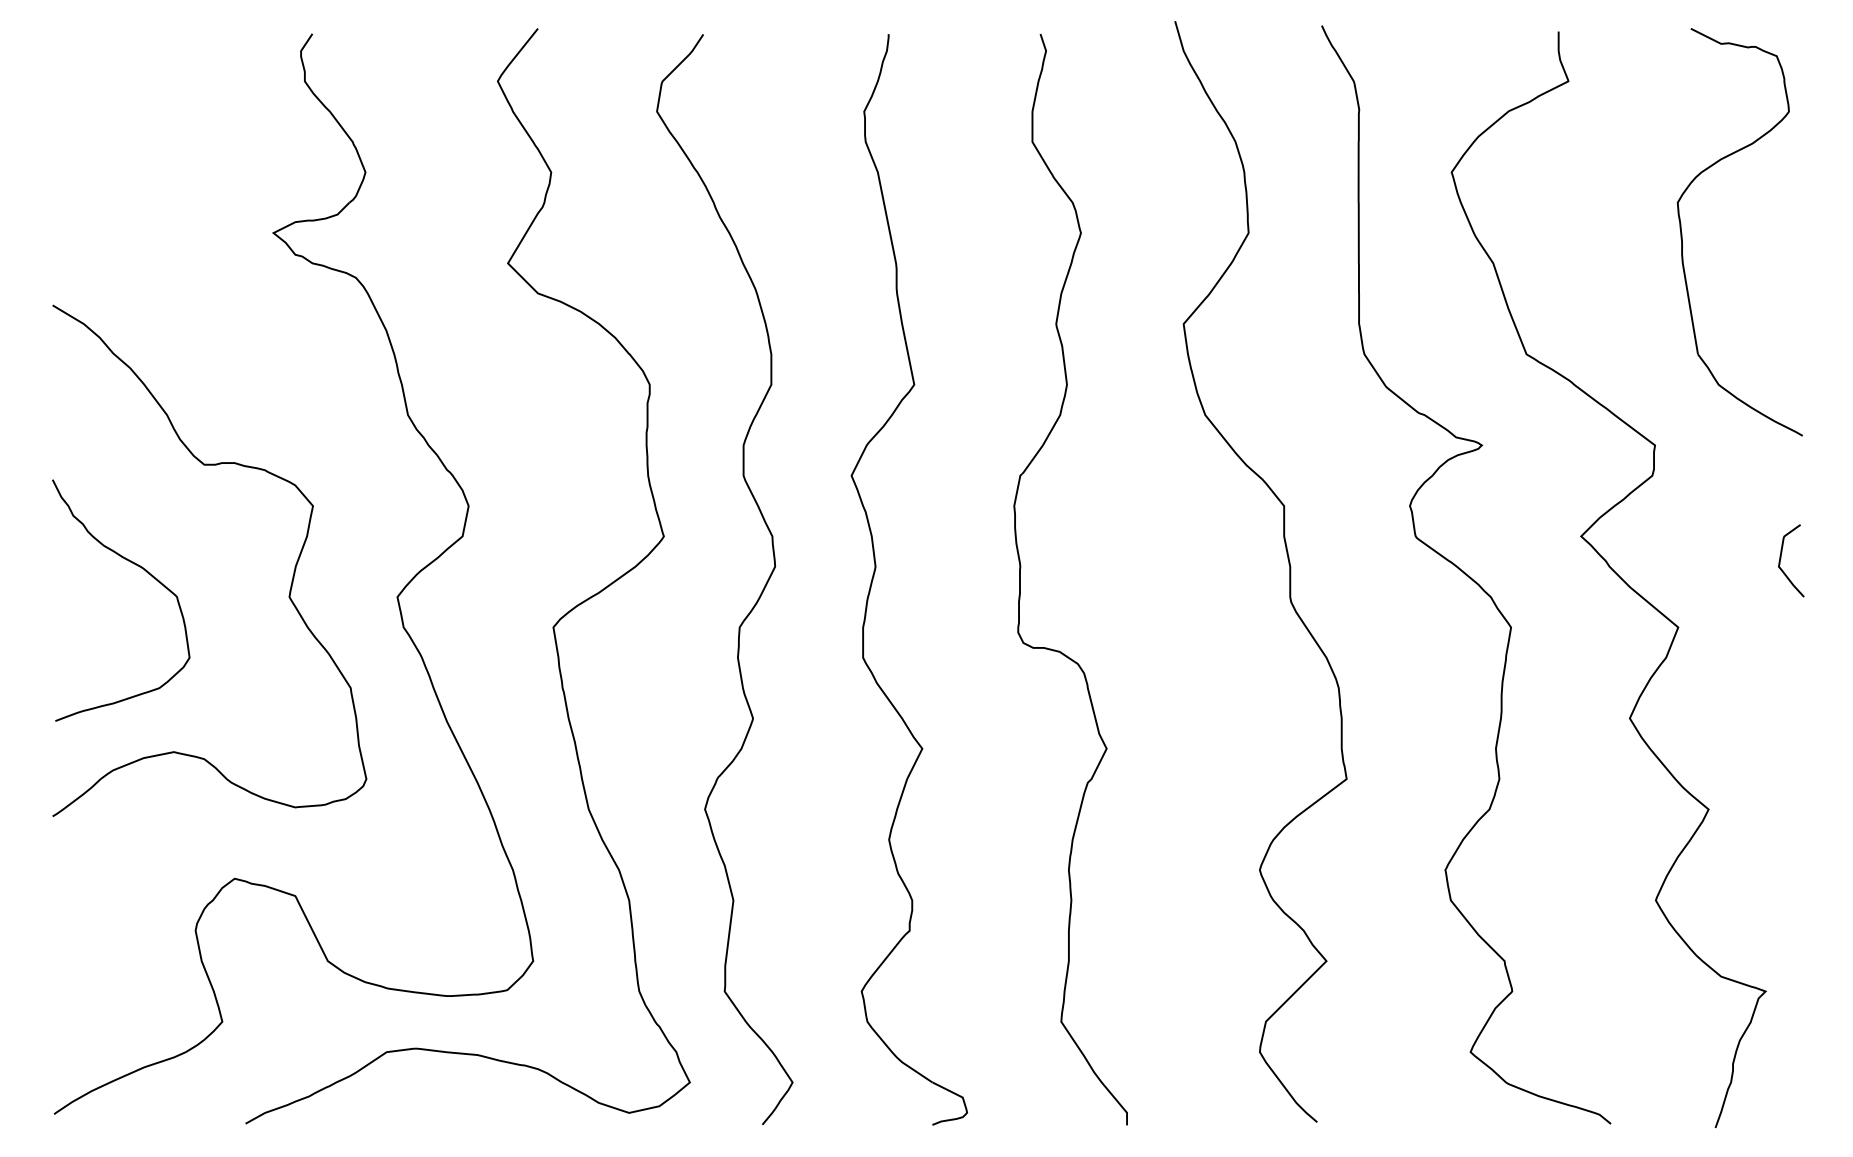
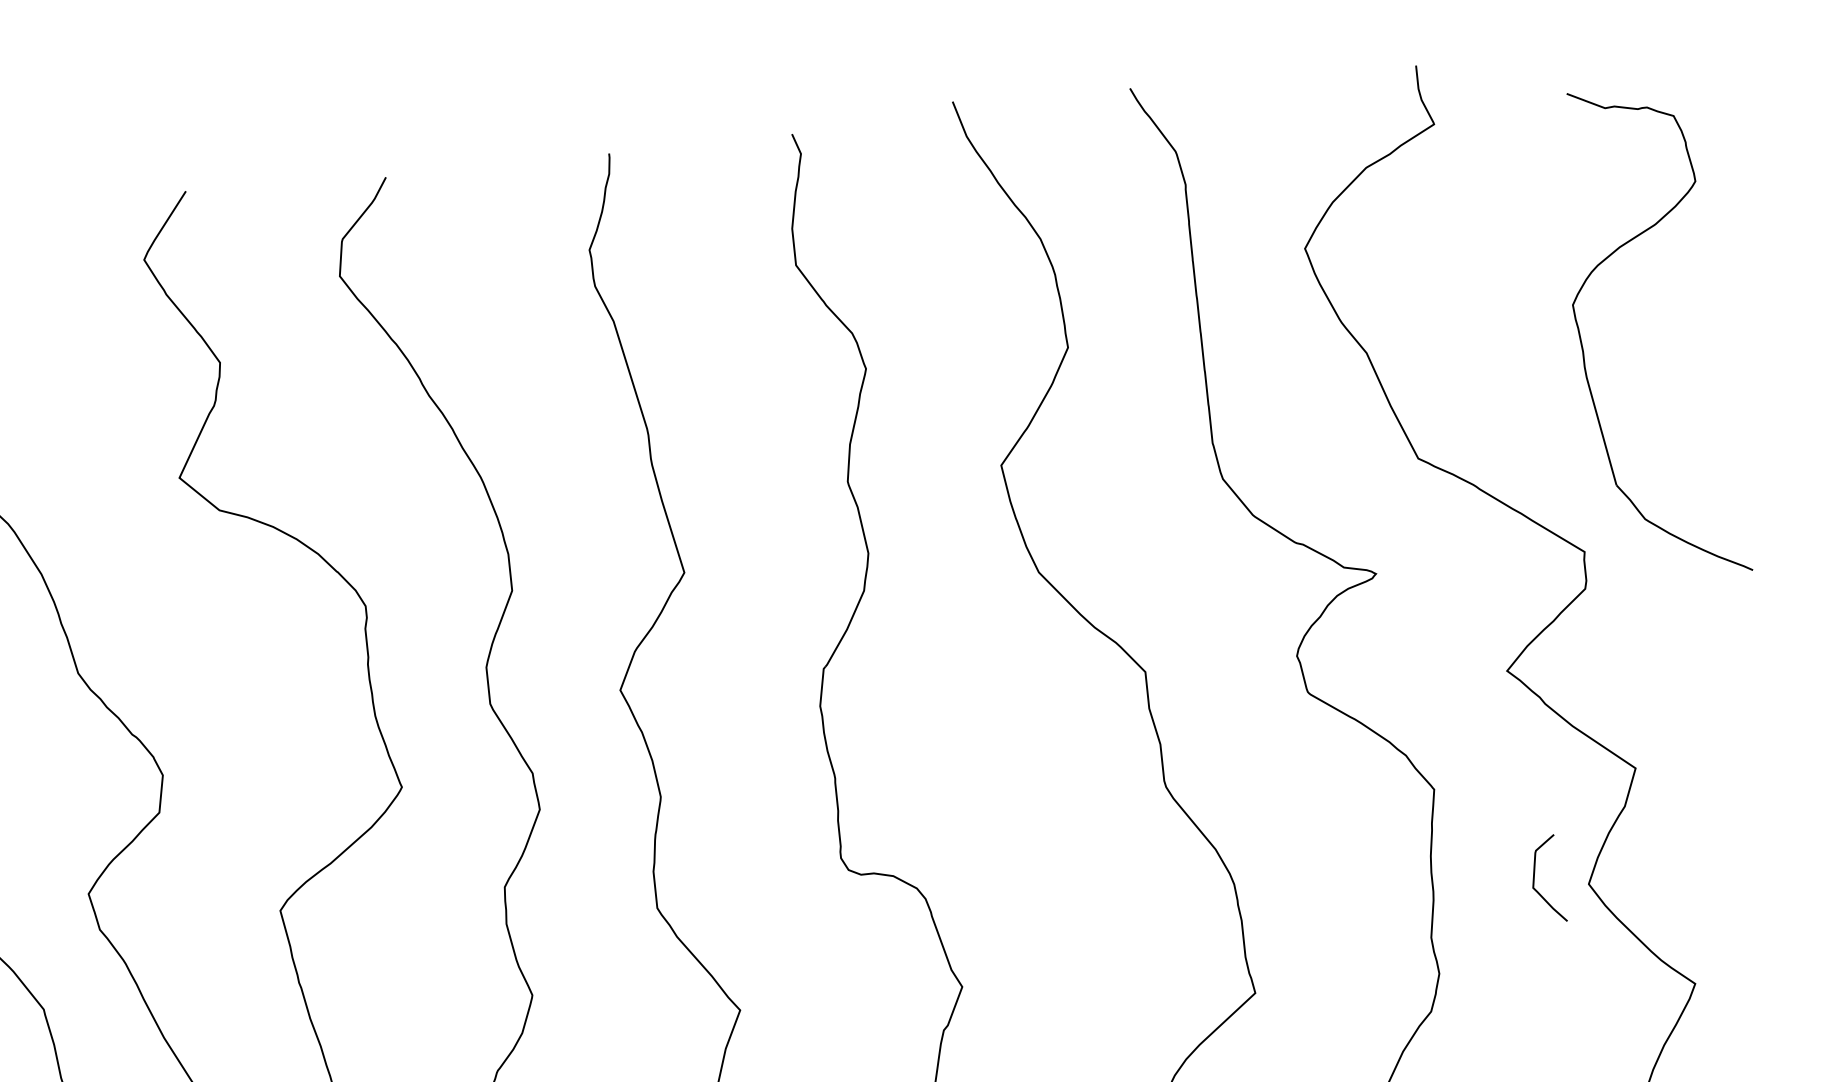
part: (1682, 232) -> (1582, 340), moved
curve: (1781, 558) -> (1535, 877), moved

